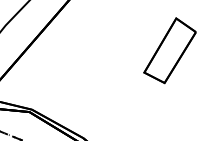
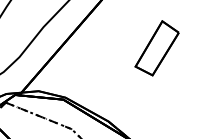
part: (169, 50) -> (156, 48), moved

